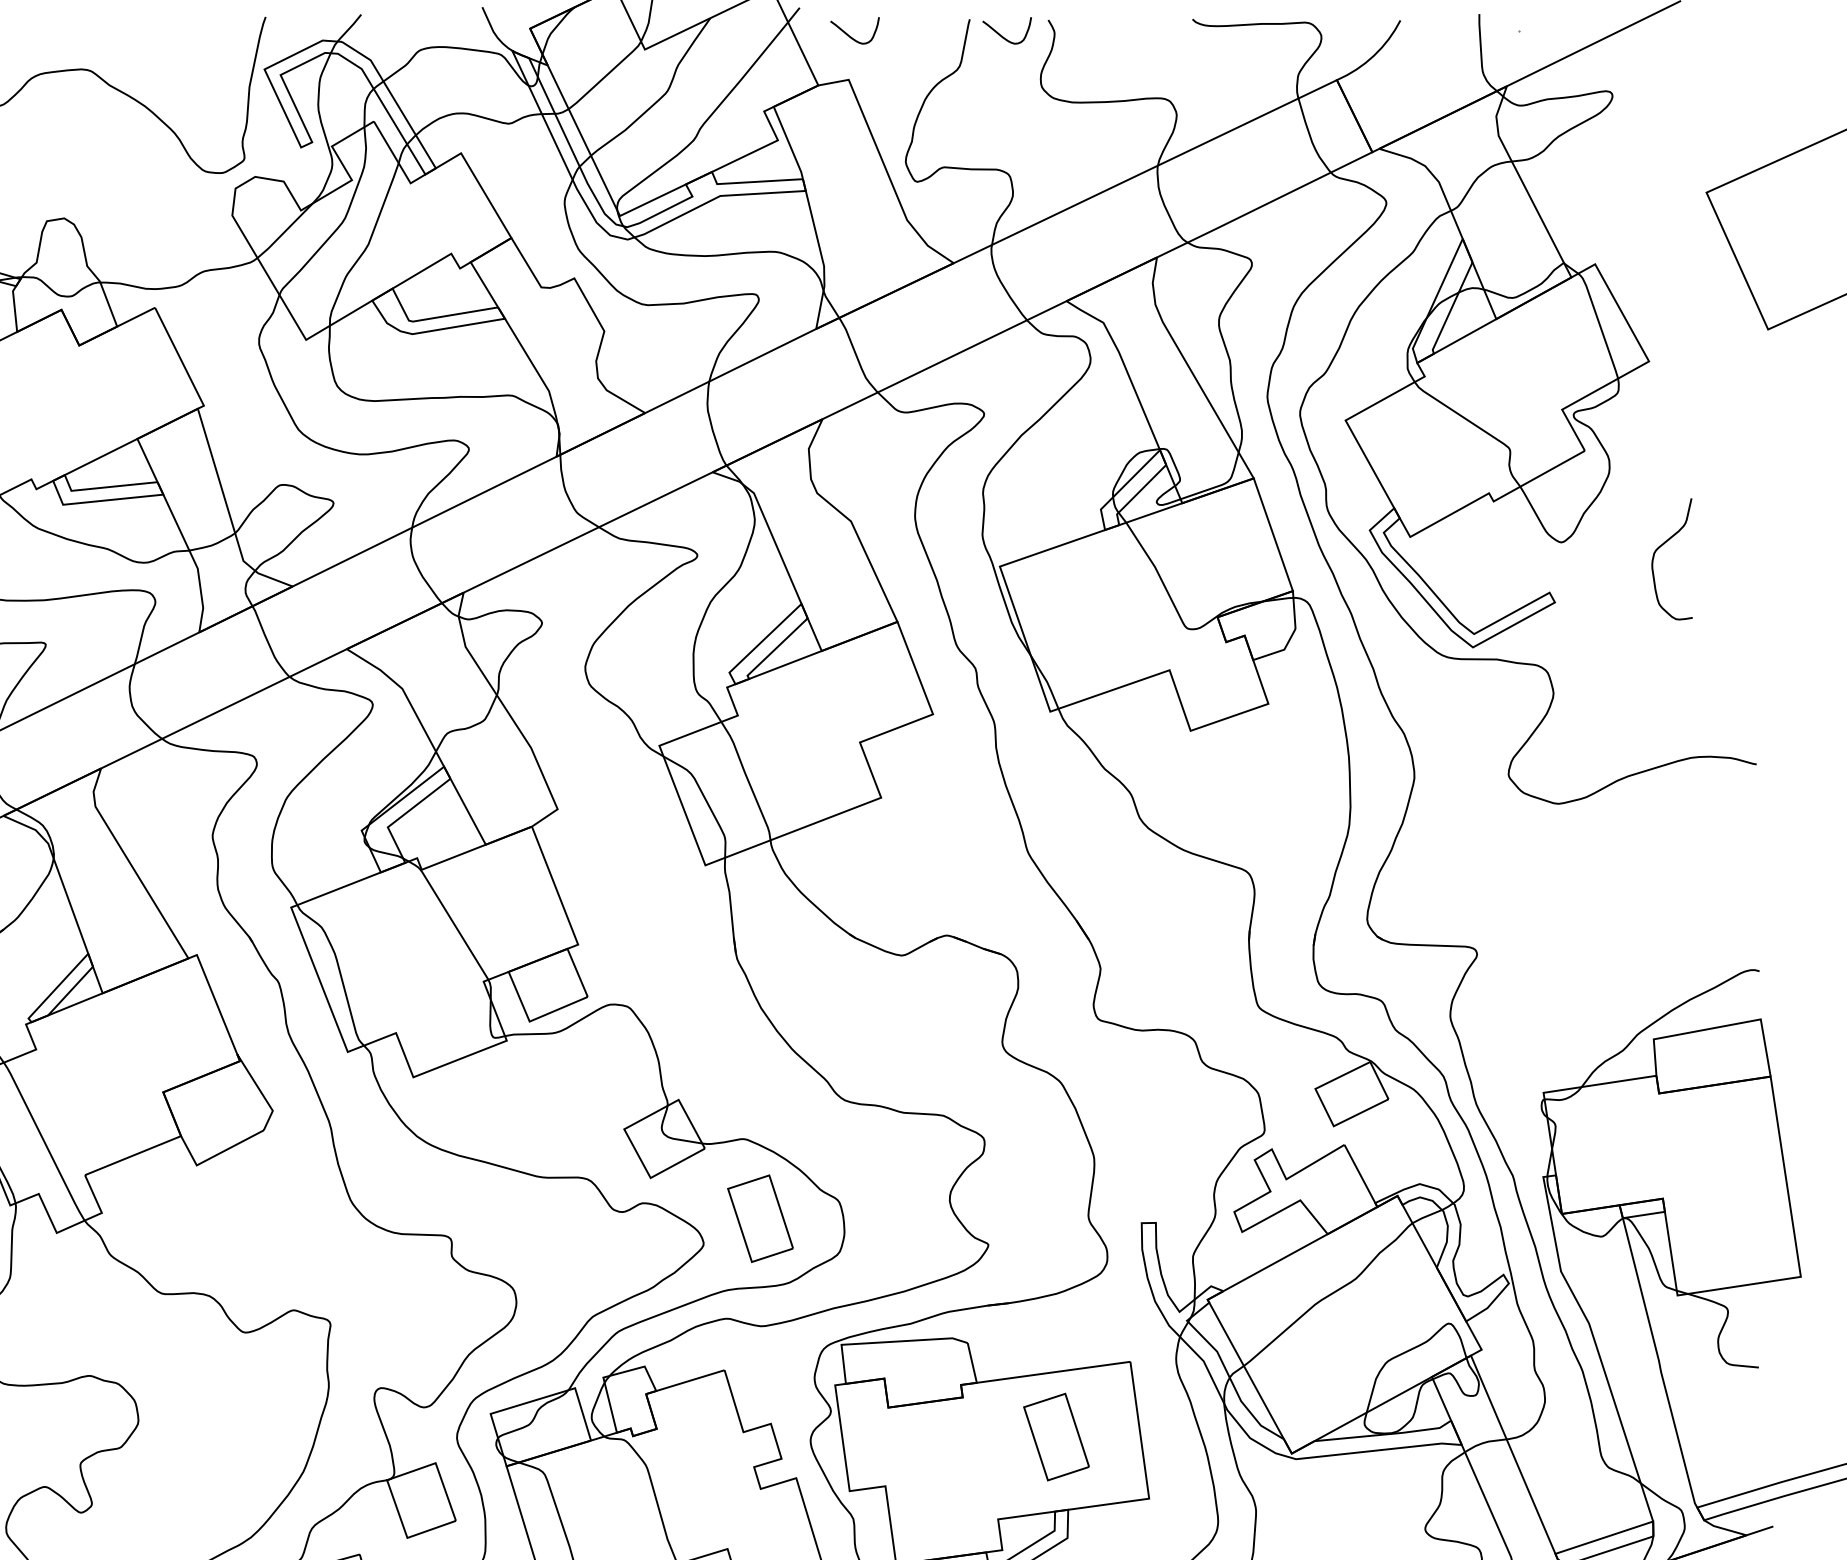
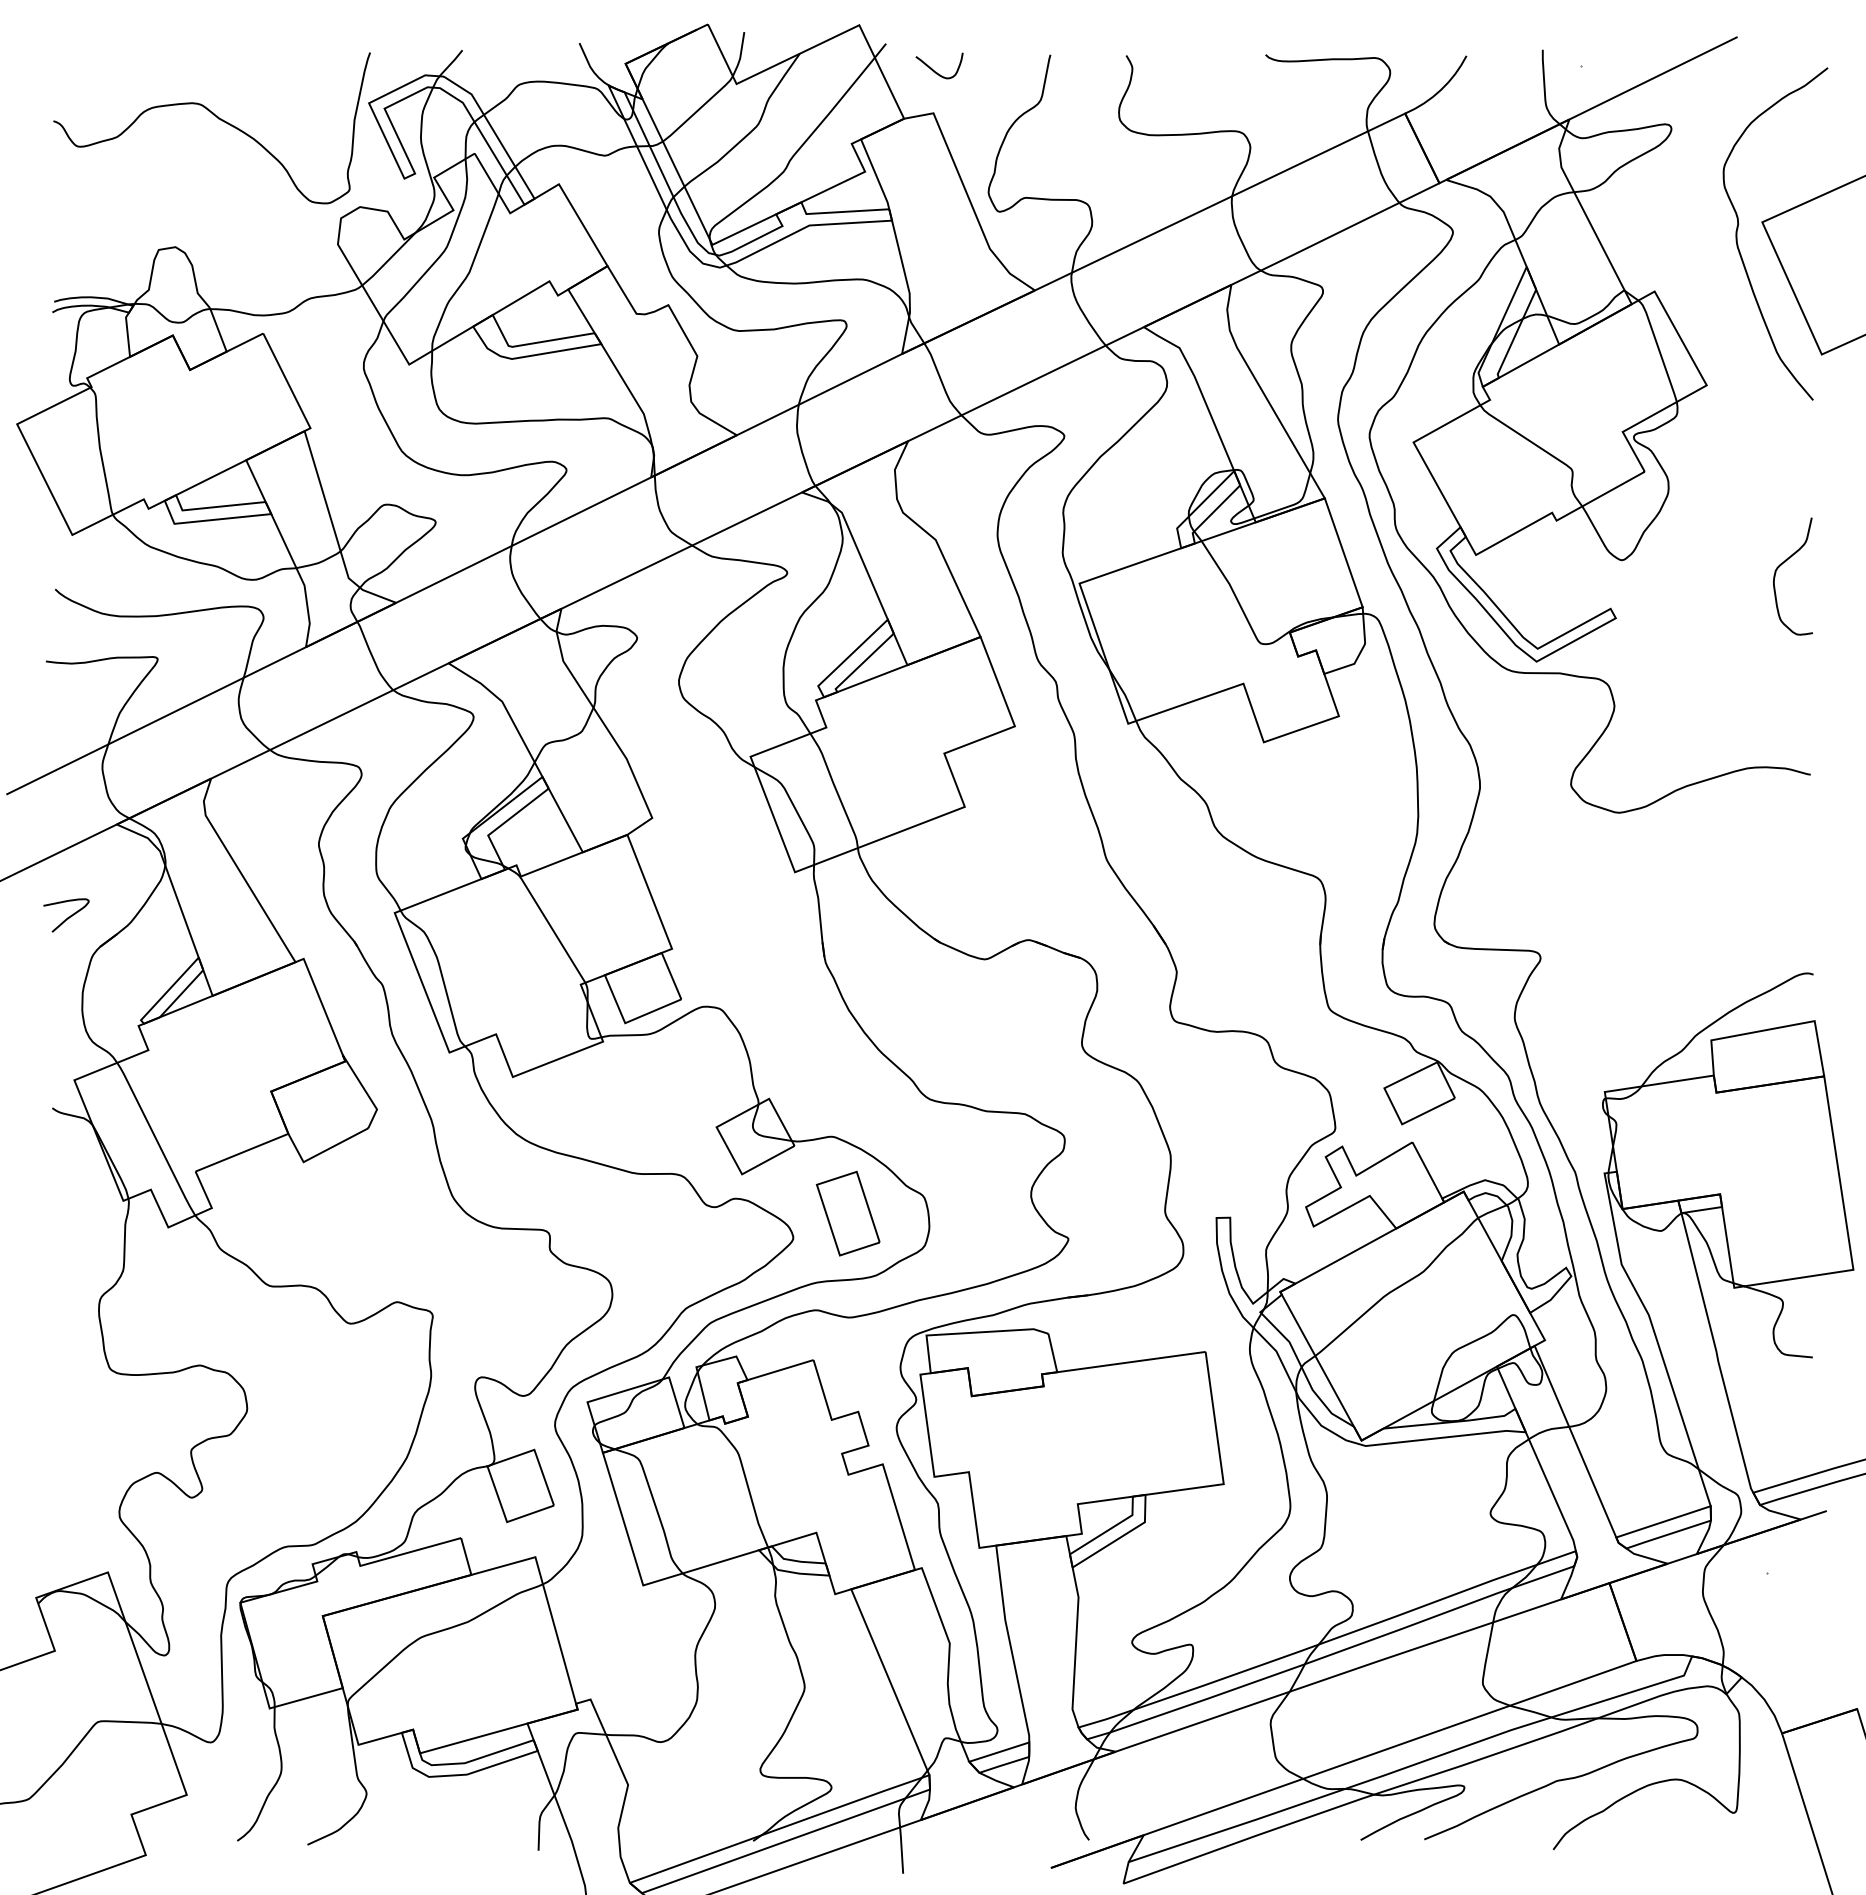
curve: (1001, 35) -> (1081, 70), removed
curve: (1682, 194) -> (1739, 224), added
curve: (1660, 547) -> (1781, 565), moved
part: (1055, 1436) -> (1133, 1424), removed

